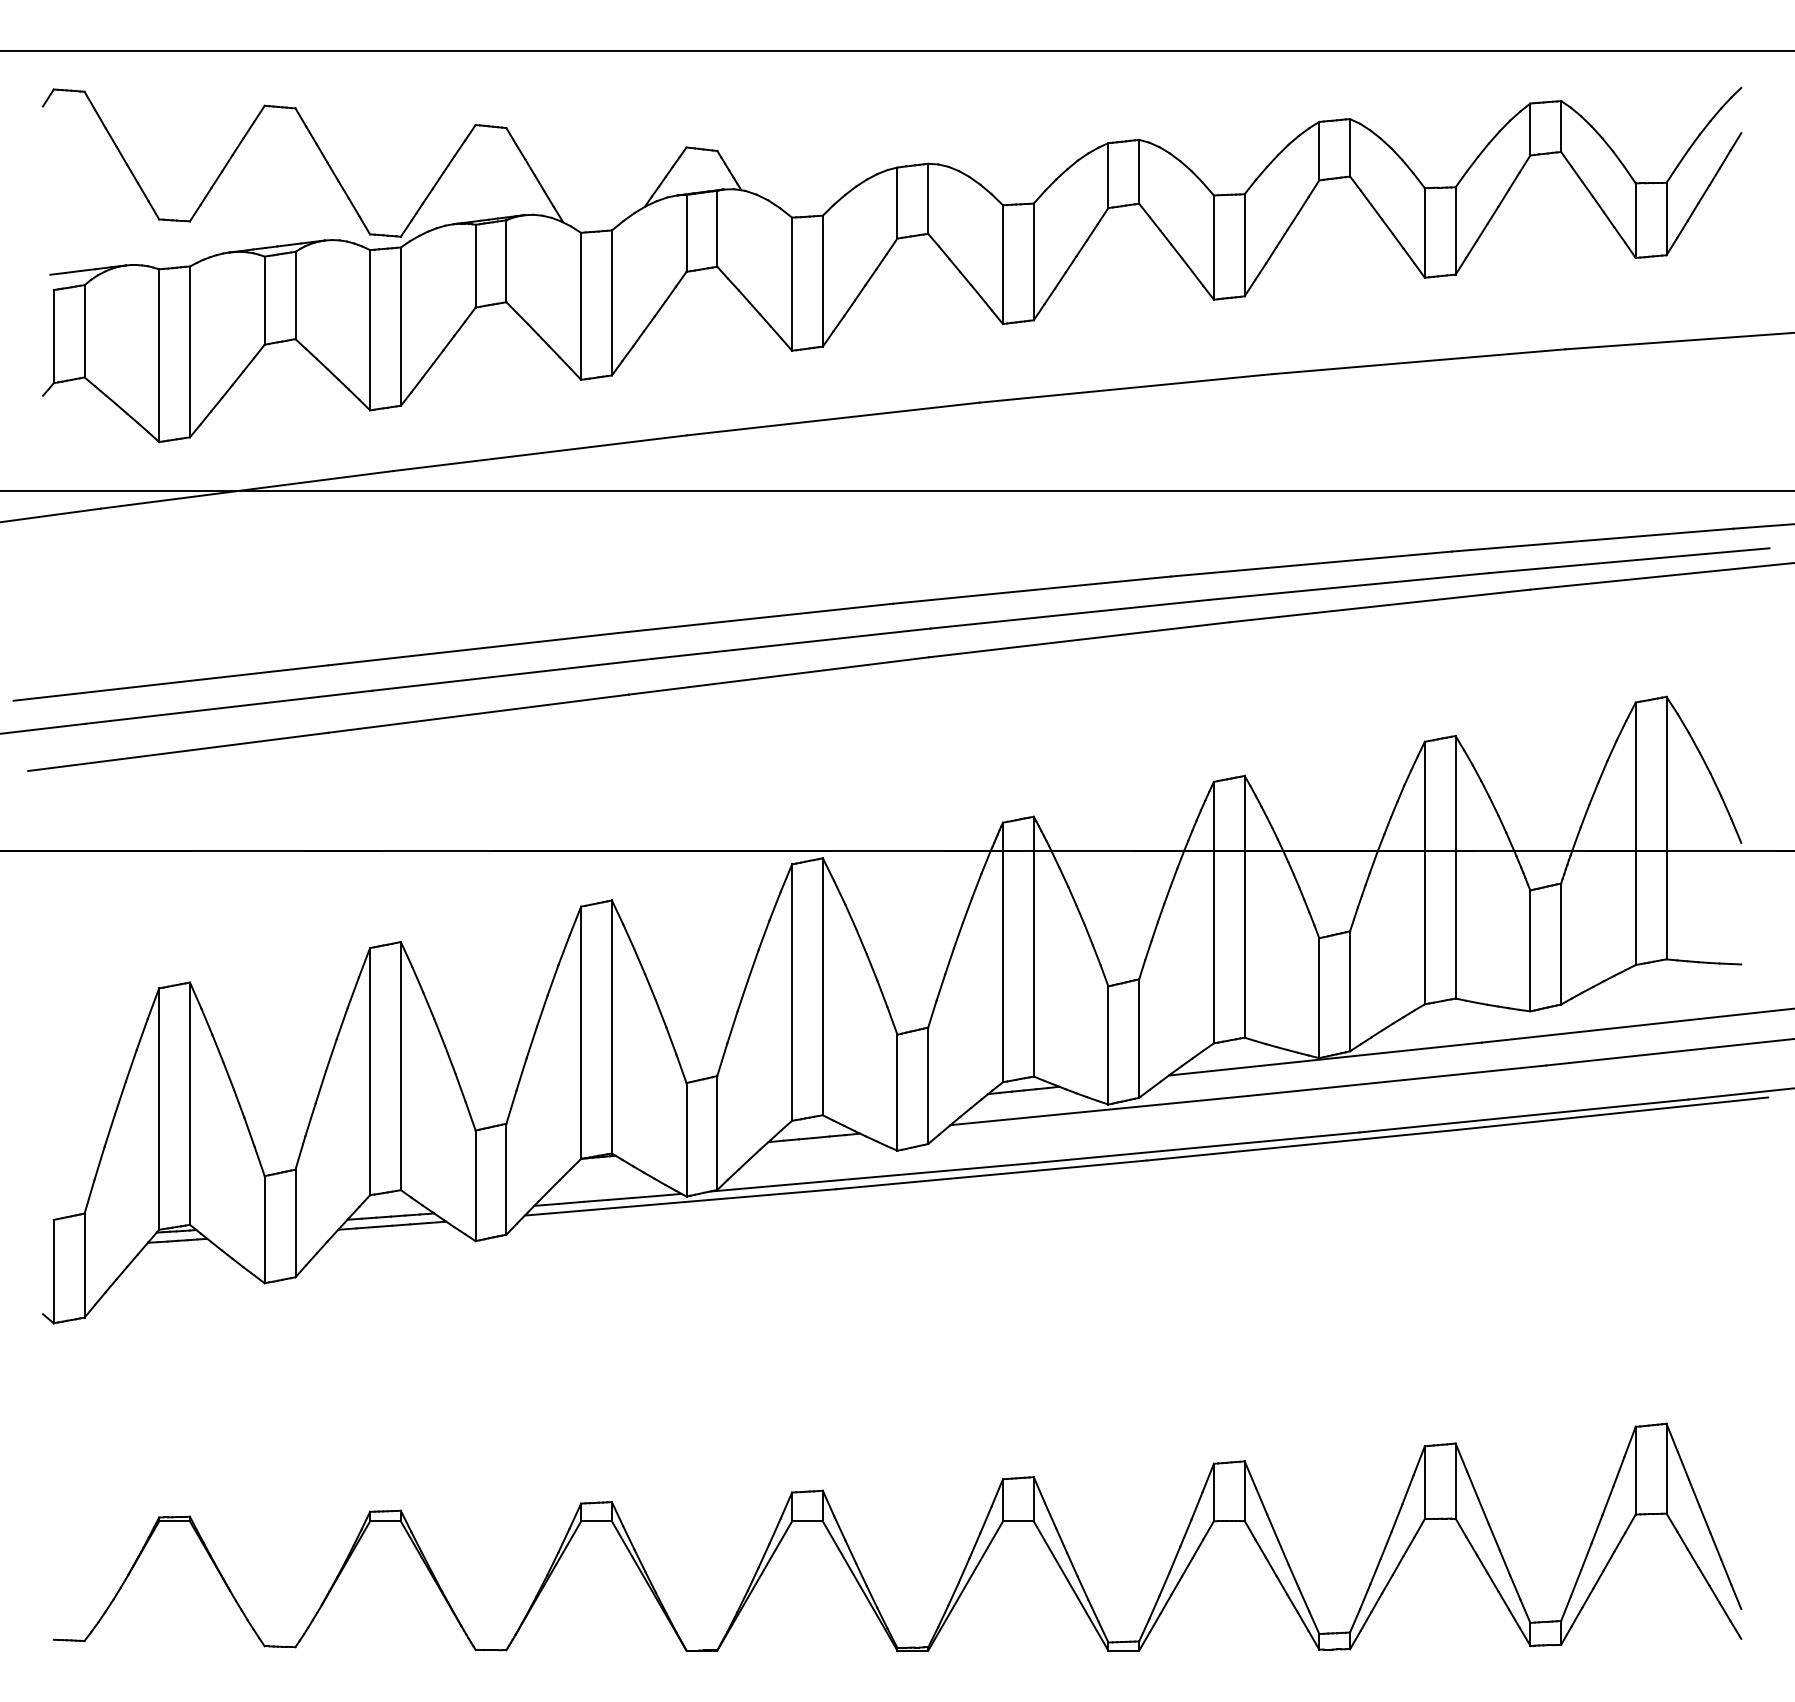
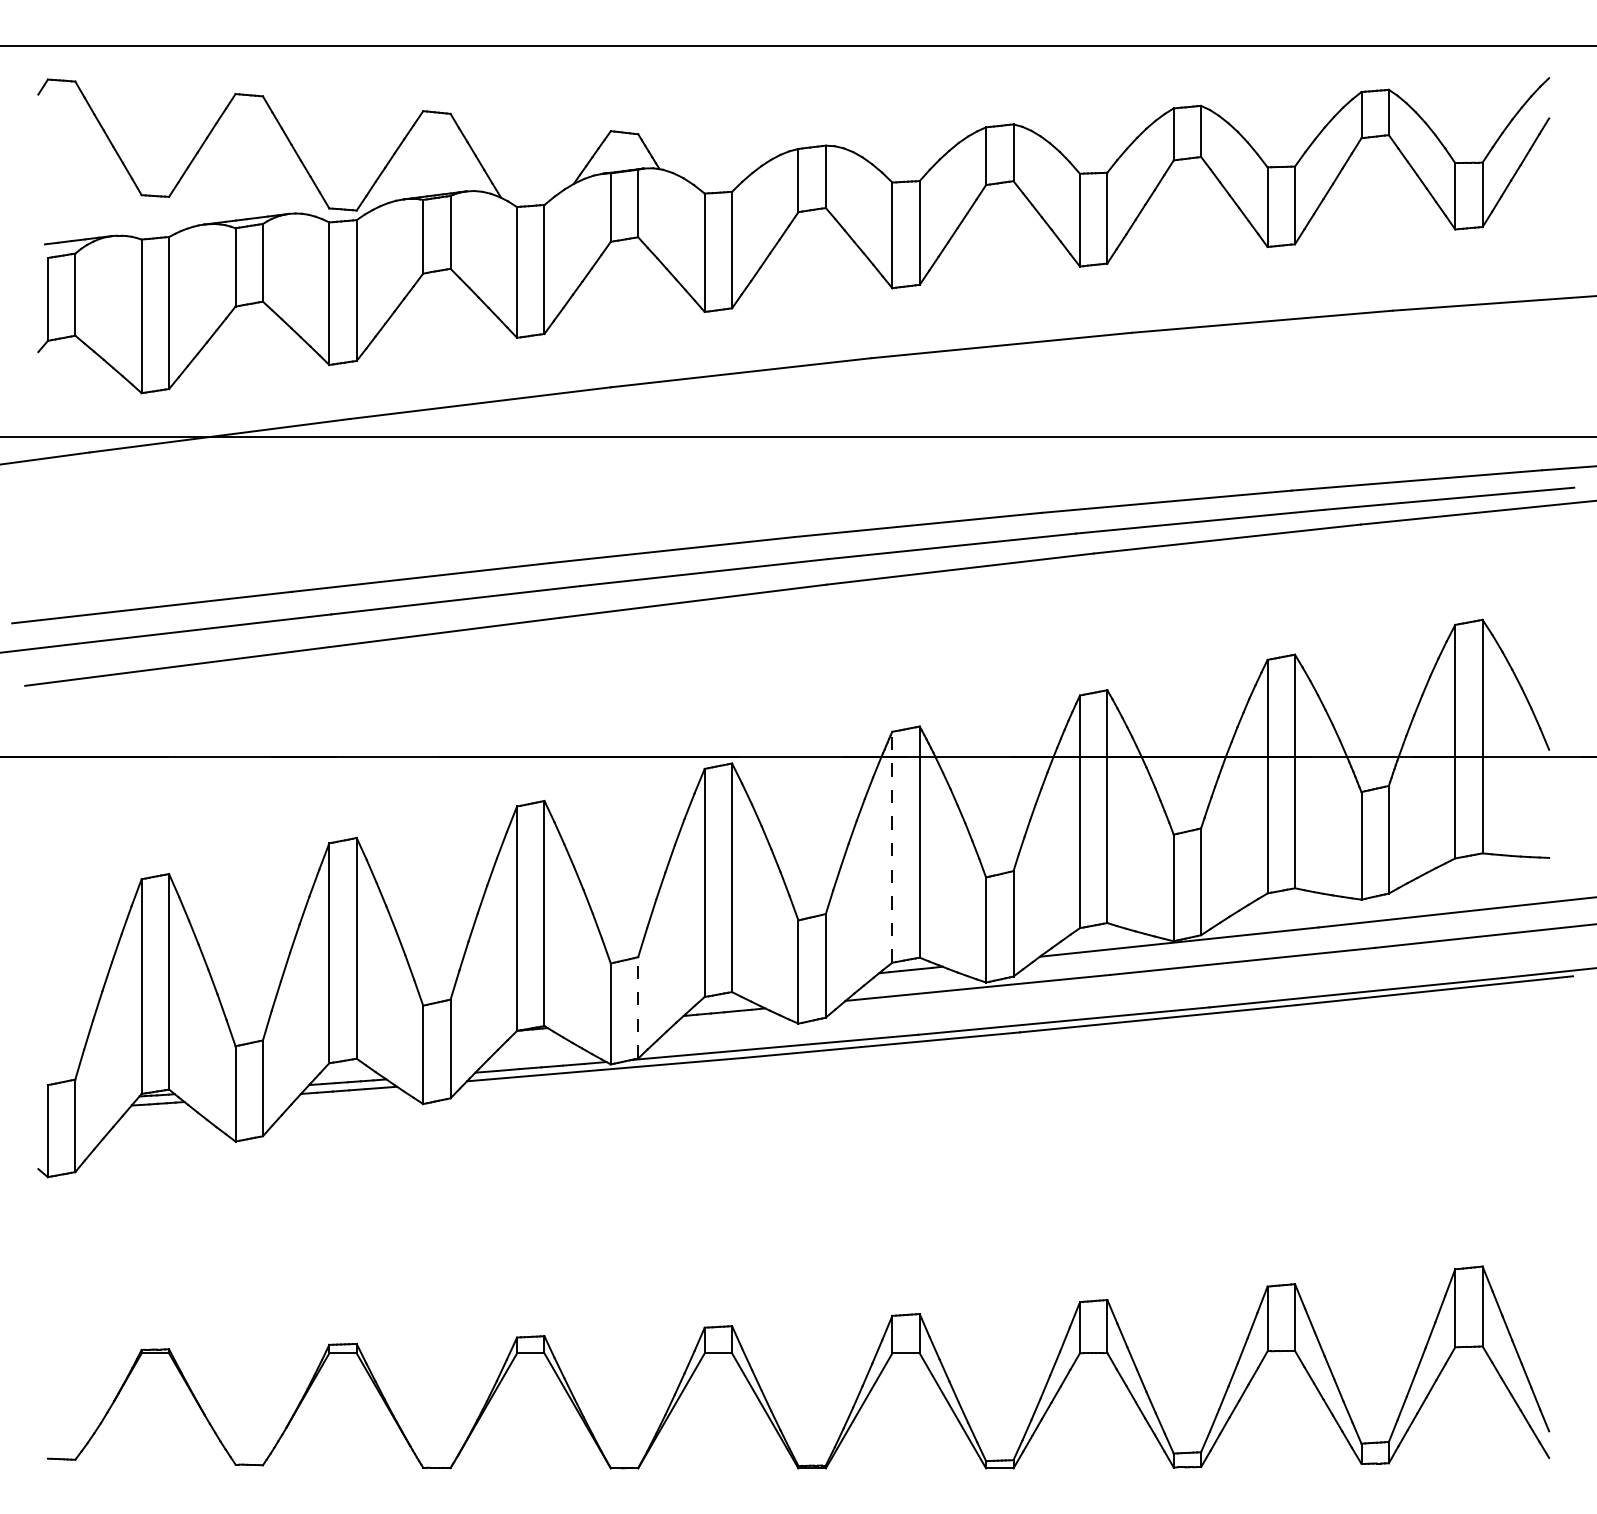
line: (1003, 951) -> (892, 846), solid -> dashed
line: (717, 1132) -> (638, 1007), solid -> dashed

